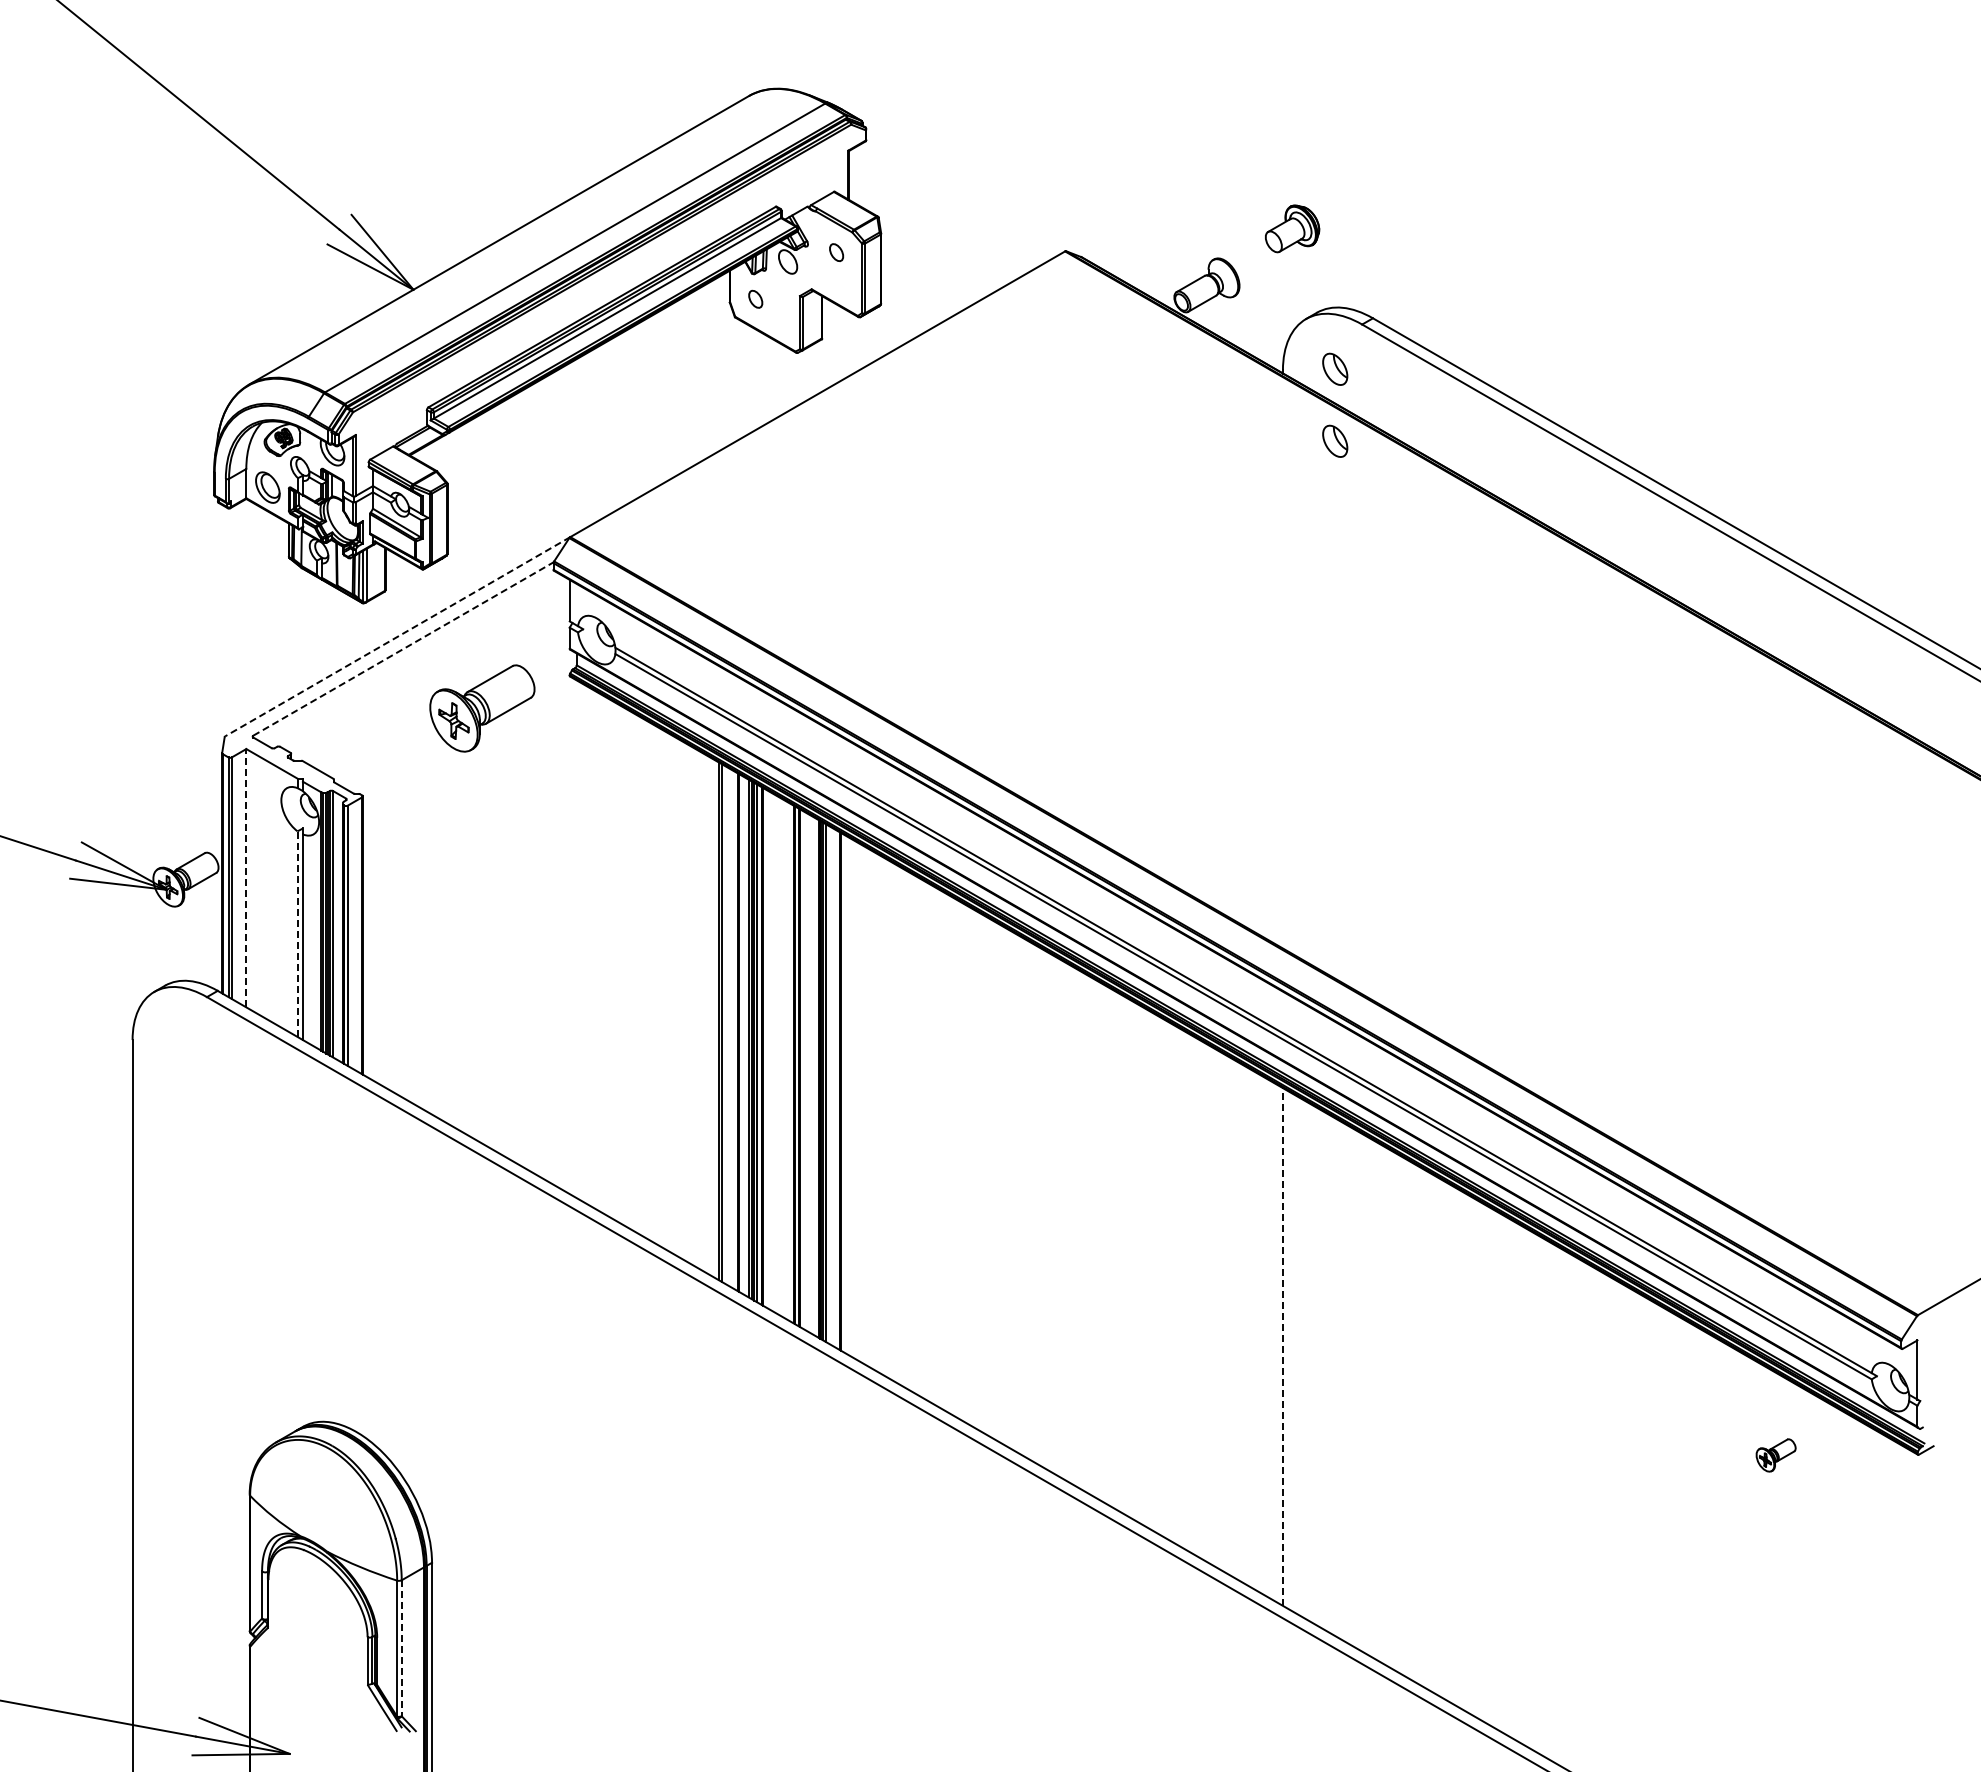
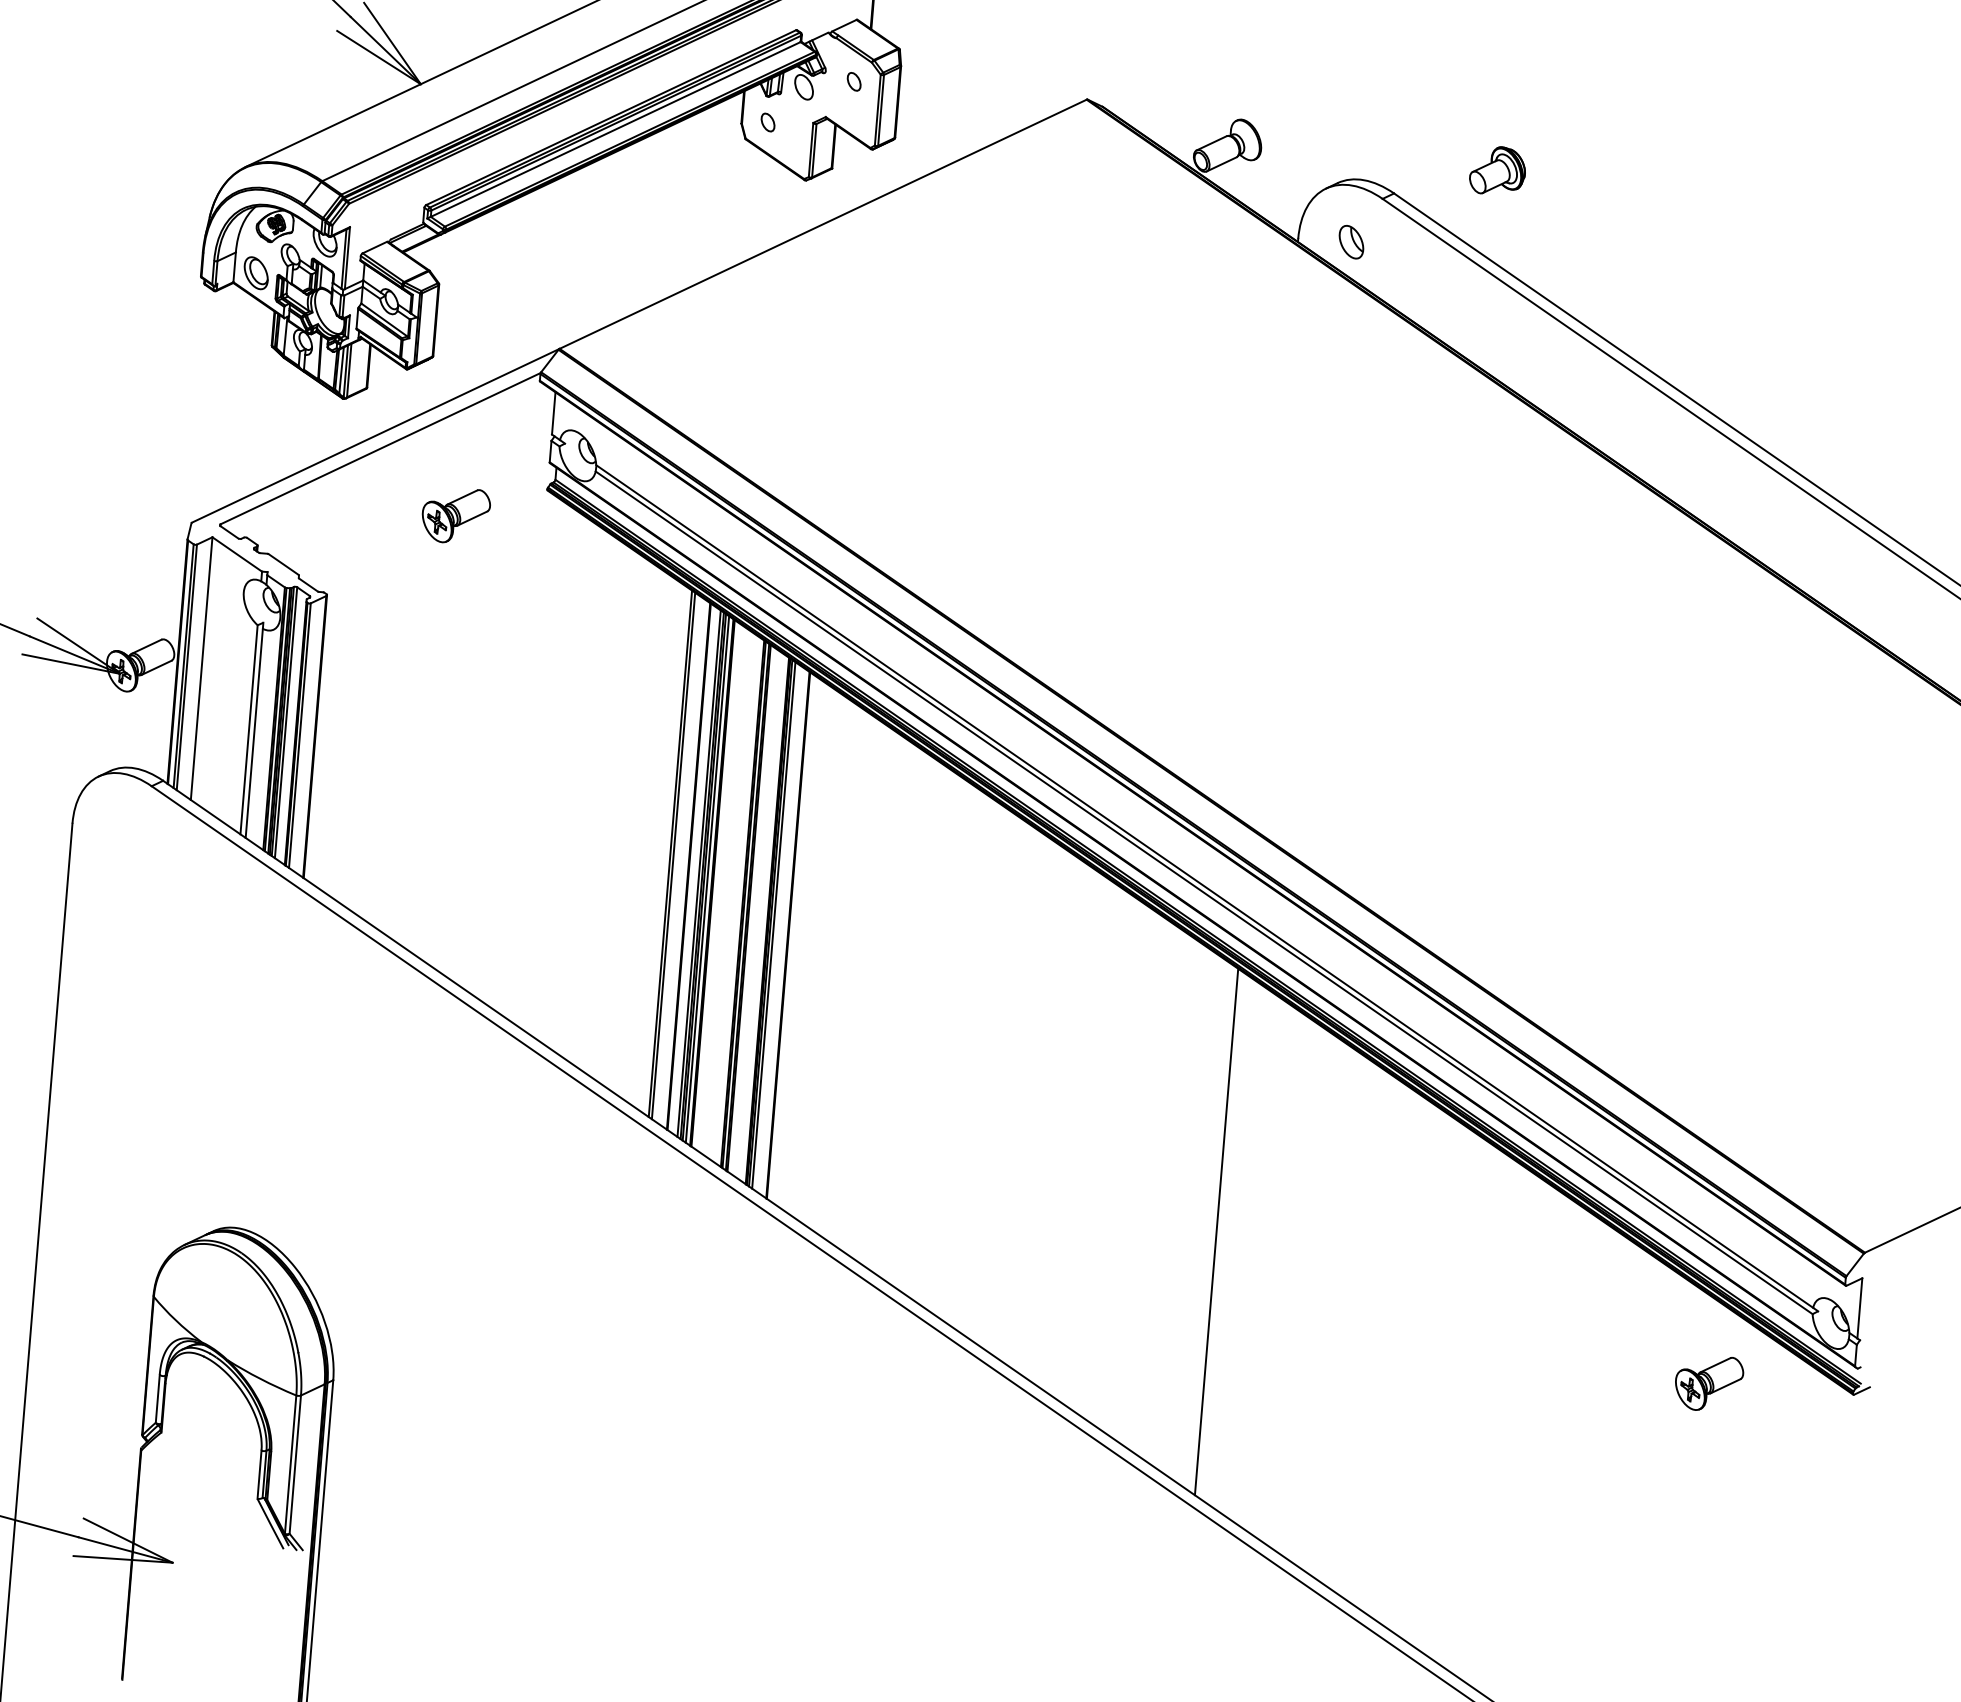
part: (1292, 228) -> (1497, 170), moved
part: (1335, 440) -> (1345, 314), removed
line: (397, 636) -> (375, 435), dashed -> solid
line: (404, 648) -> (381, 448), dashed -> solid
part: (482, 708) -> (456, 515), size x0.62
line: (246, 877) -> (201, 667), dashed -> solid
line: (297, 934) -> (248, 730), dashed -> solid
line: (1282, 1347) -> (1216, 1232), dashed -> solid
part: (1775, 1455) -> (1708, 1383), size x1.67
line: (401, 1648) -> (295, 1464), dashed -> solid

